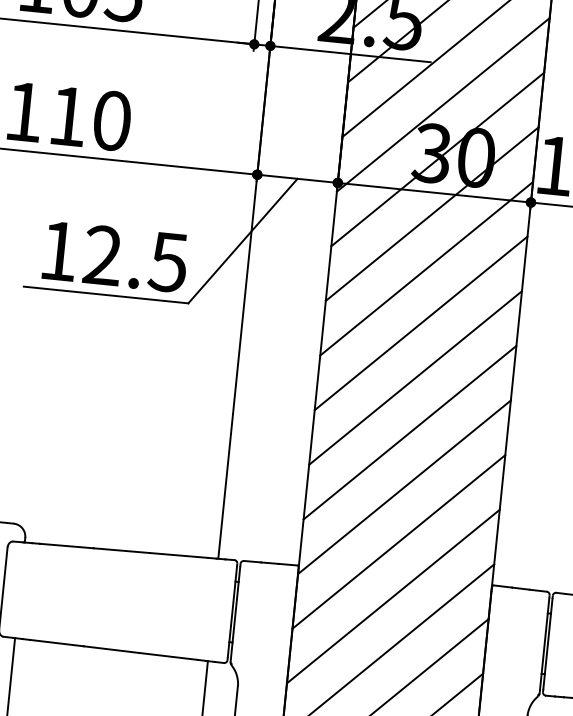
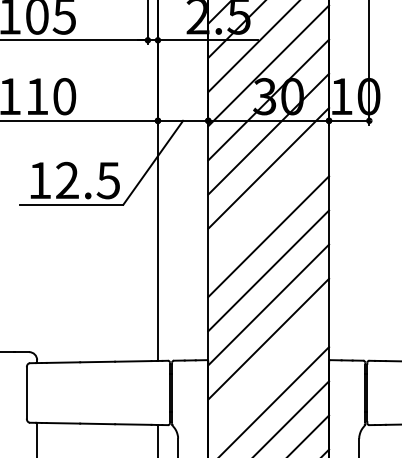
line: (420, 323) -> (268, 202), removed
line: (393, 595) -> (268, 372), removed

